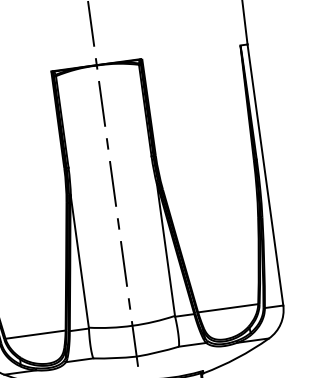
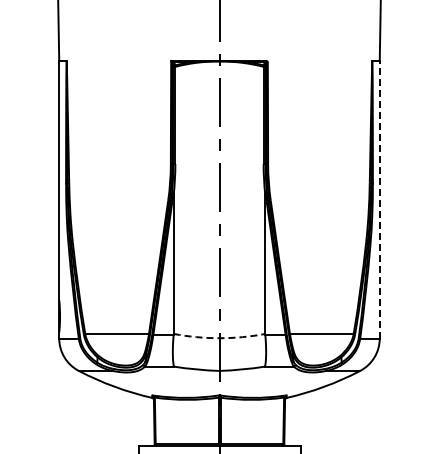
line: (265, 174) -> (379, 199), solid -> dashed
arc: (132, 326) -> (219, 338), solid -> dashed

